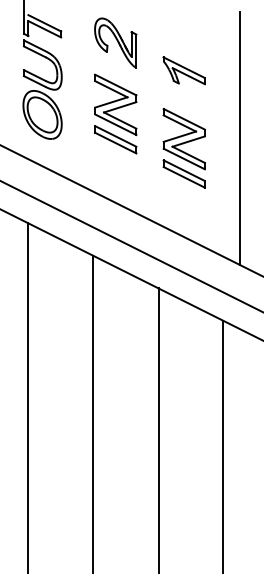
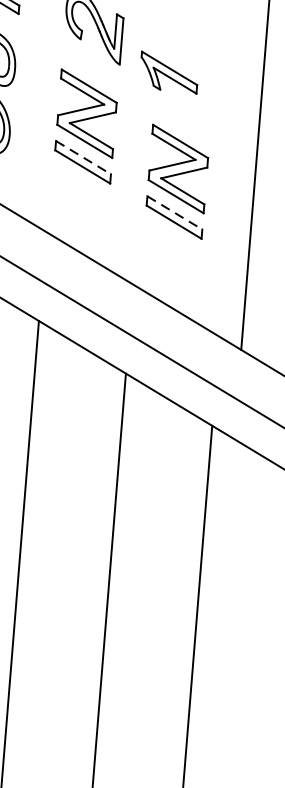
part: (183, 70) -> (168, 72), moved
line: (116, 136) -> (84, 157), solid -> dashed
line: (184, 170) -> (175, 212), solid -> dashed

